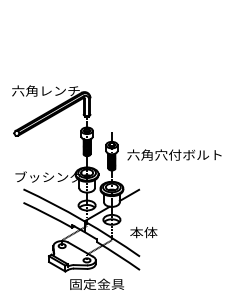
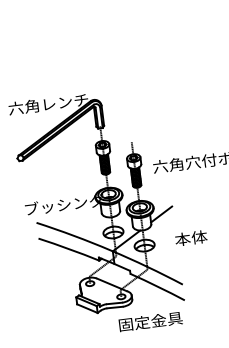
text: (143, 232) -> (190, 238), moved
text: (96, 283) -> (149, 320), moved

